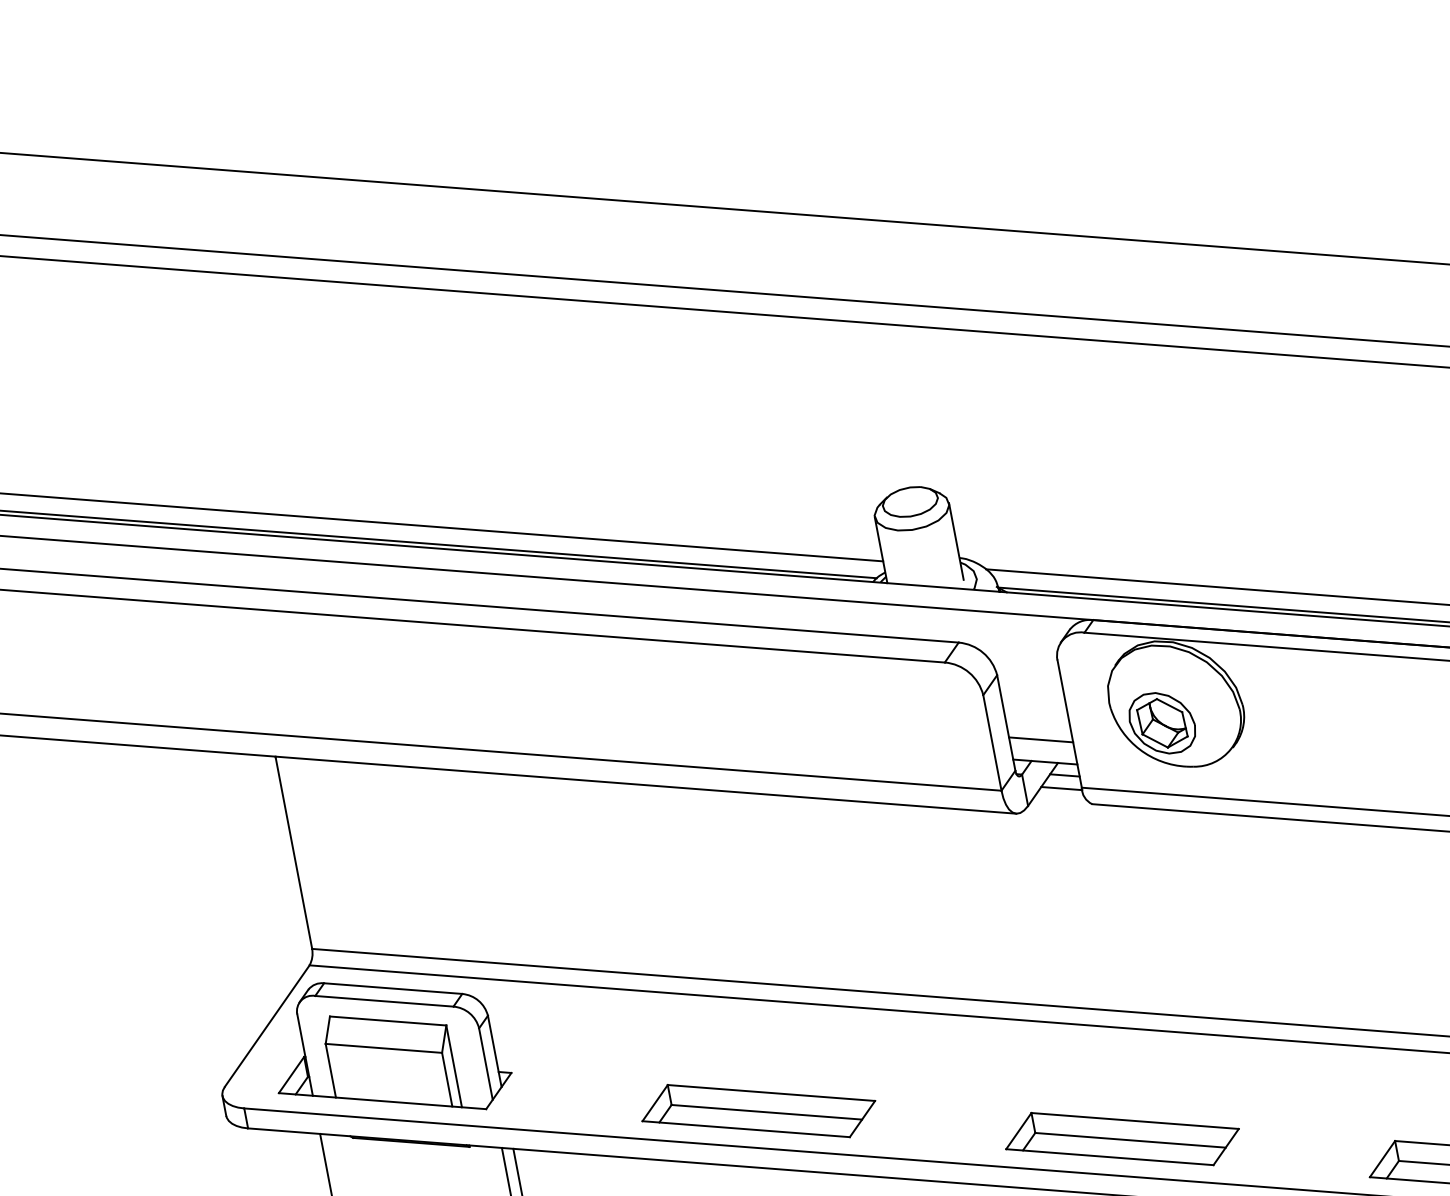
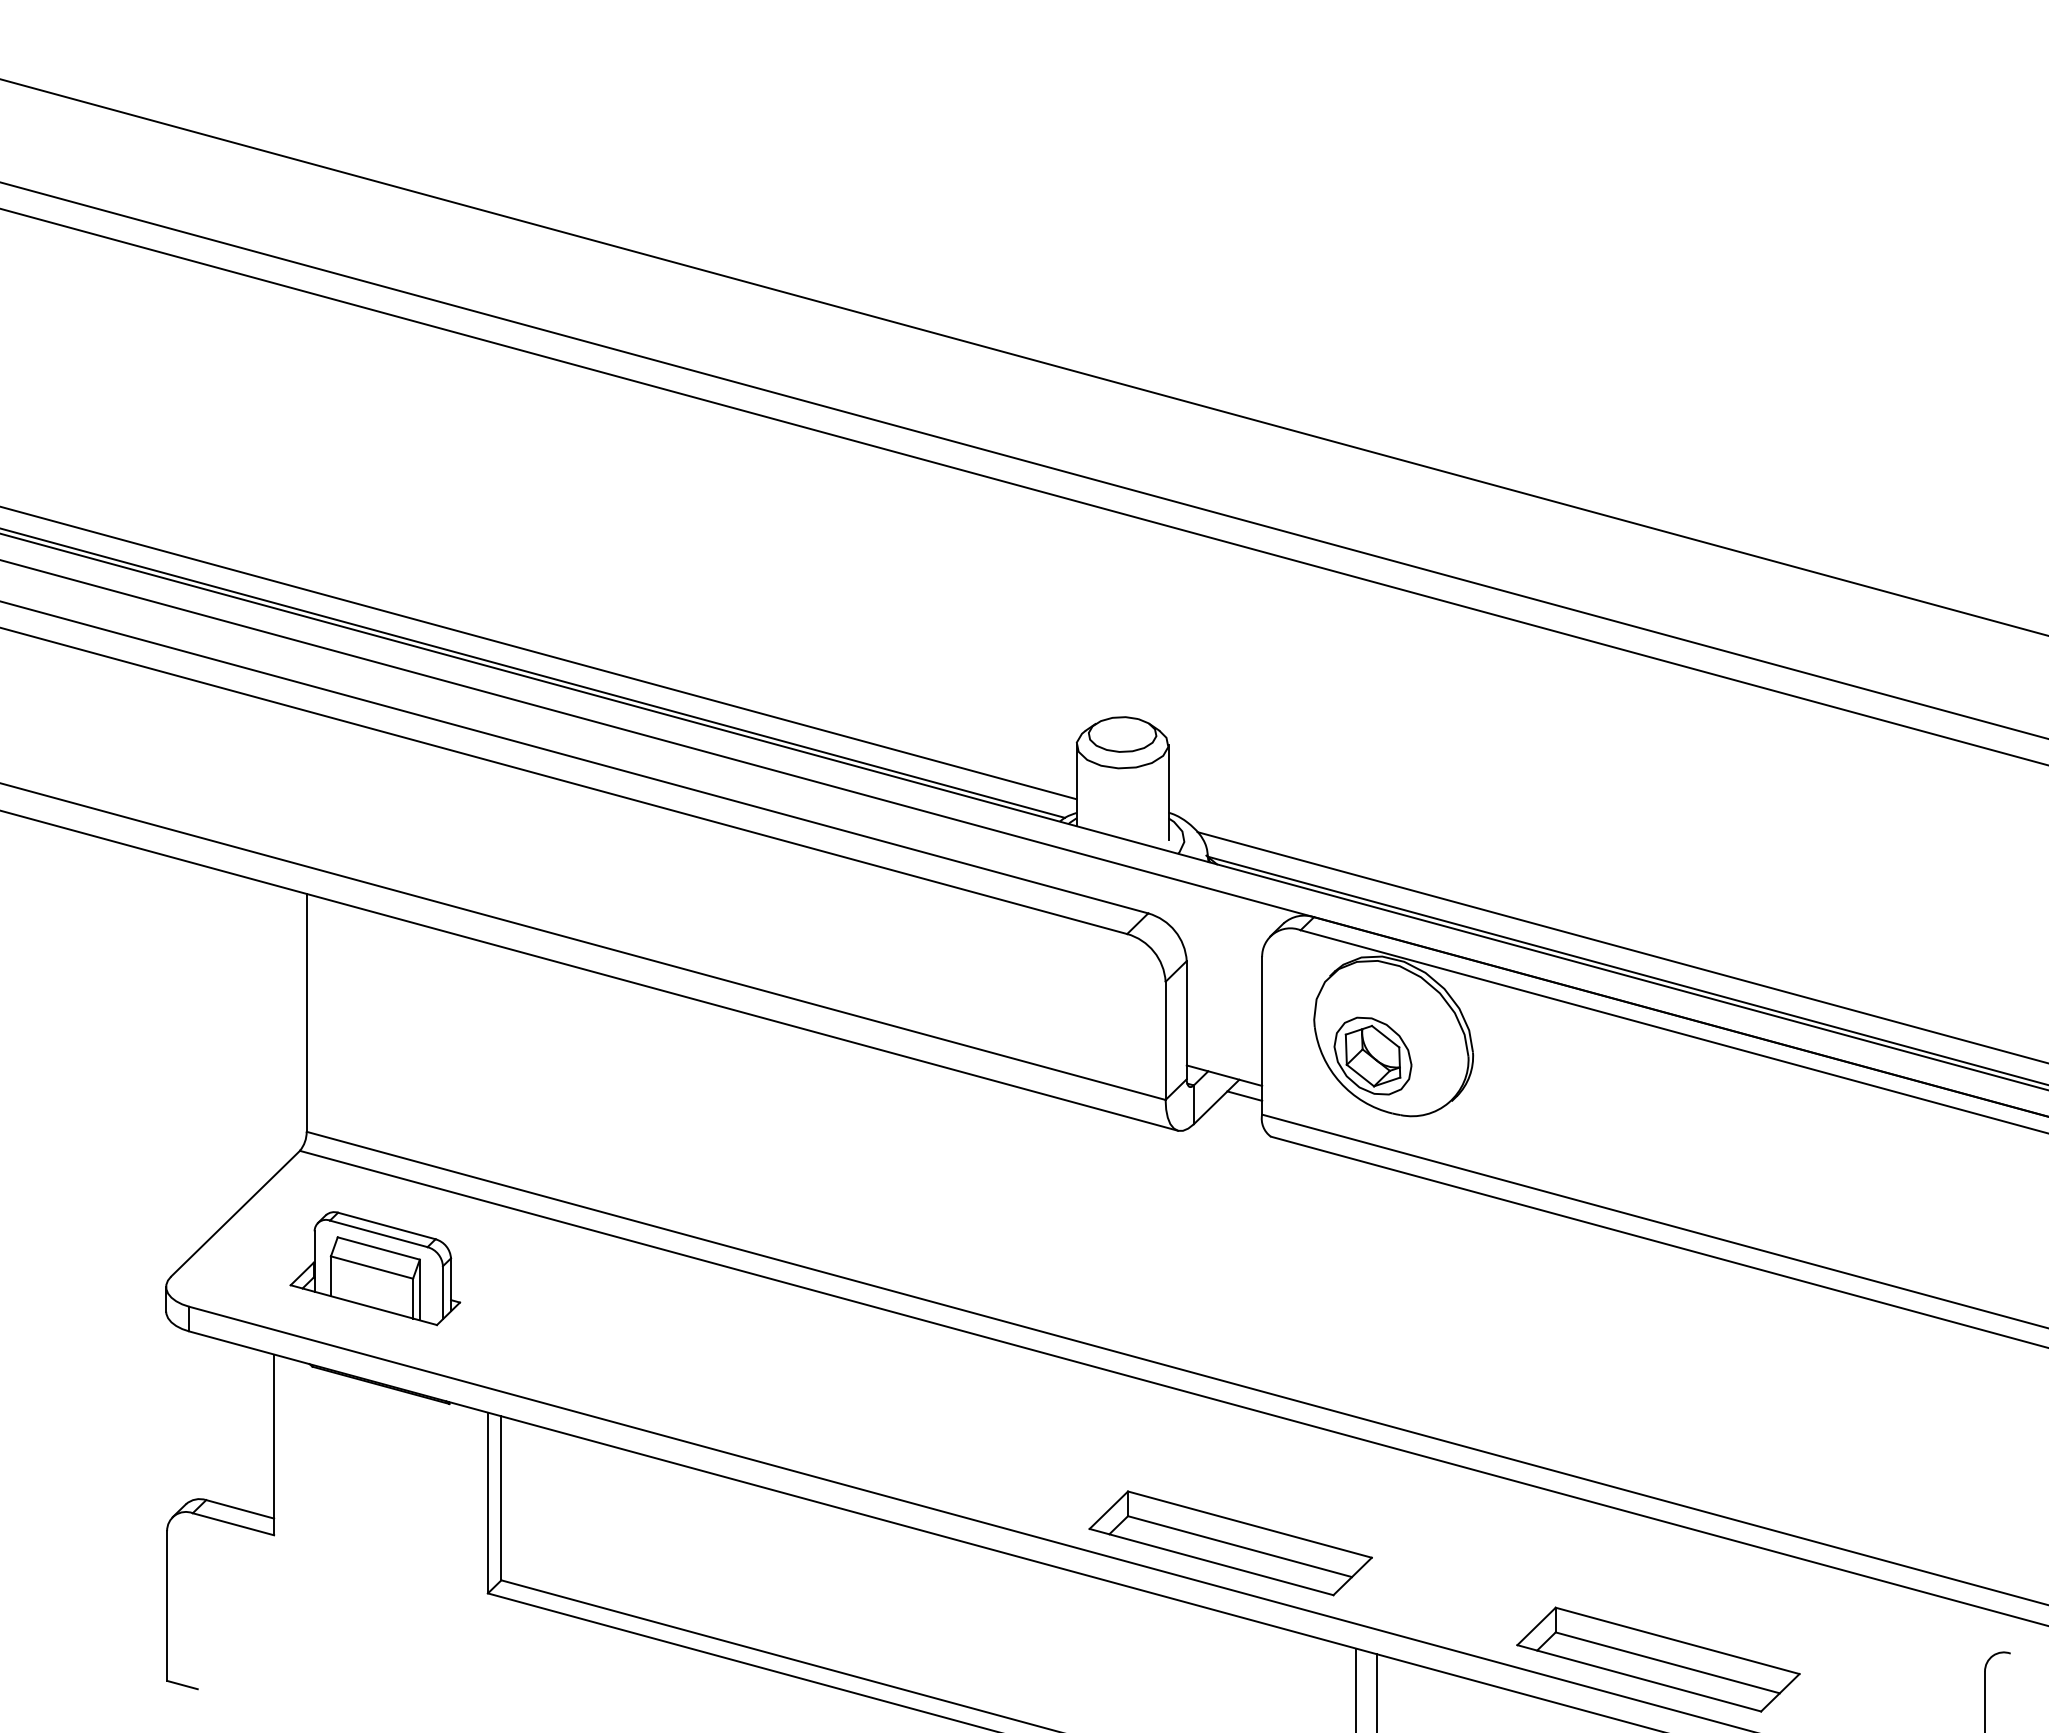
line: (1041, 740) -> (1224, 1048), removed
line: (1061, 788) -> (1237, 1110), removed
part: (388, 1048) -> (375, 1268), size x0.6
part: (758, 1110) -> (802, 1426), removed

